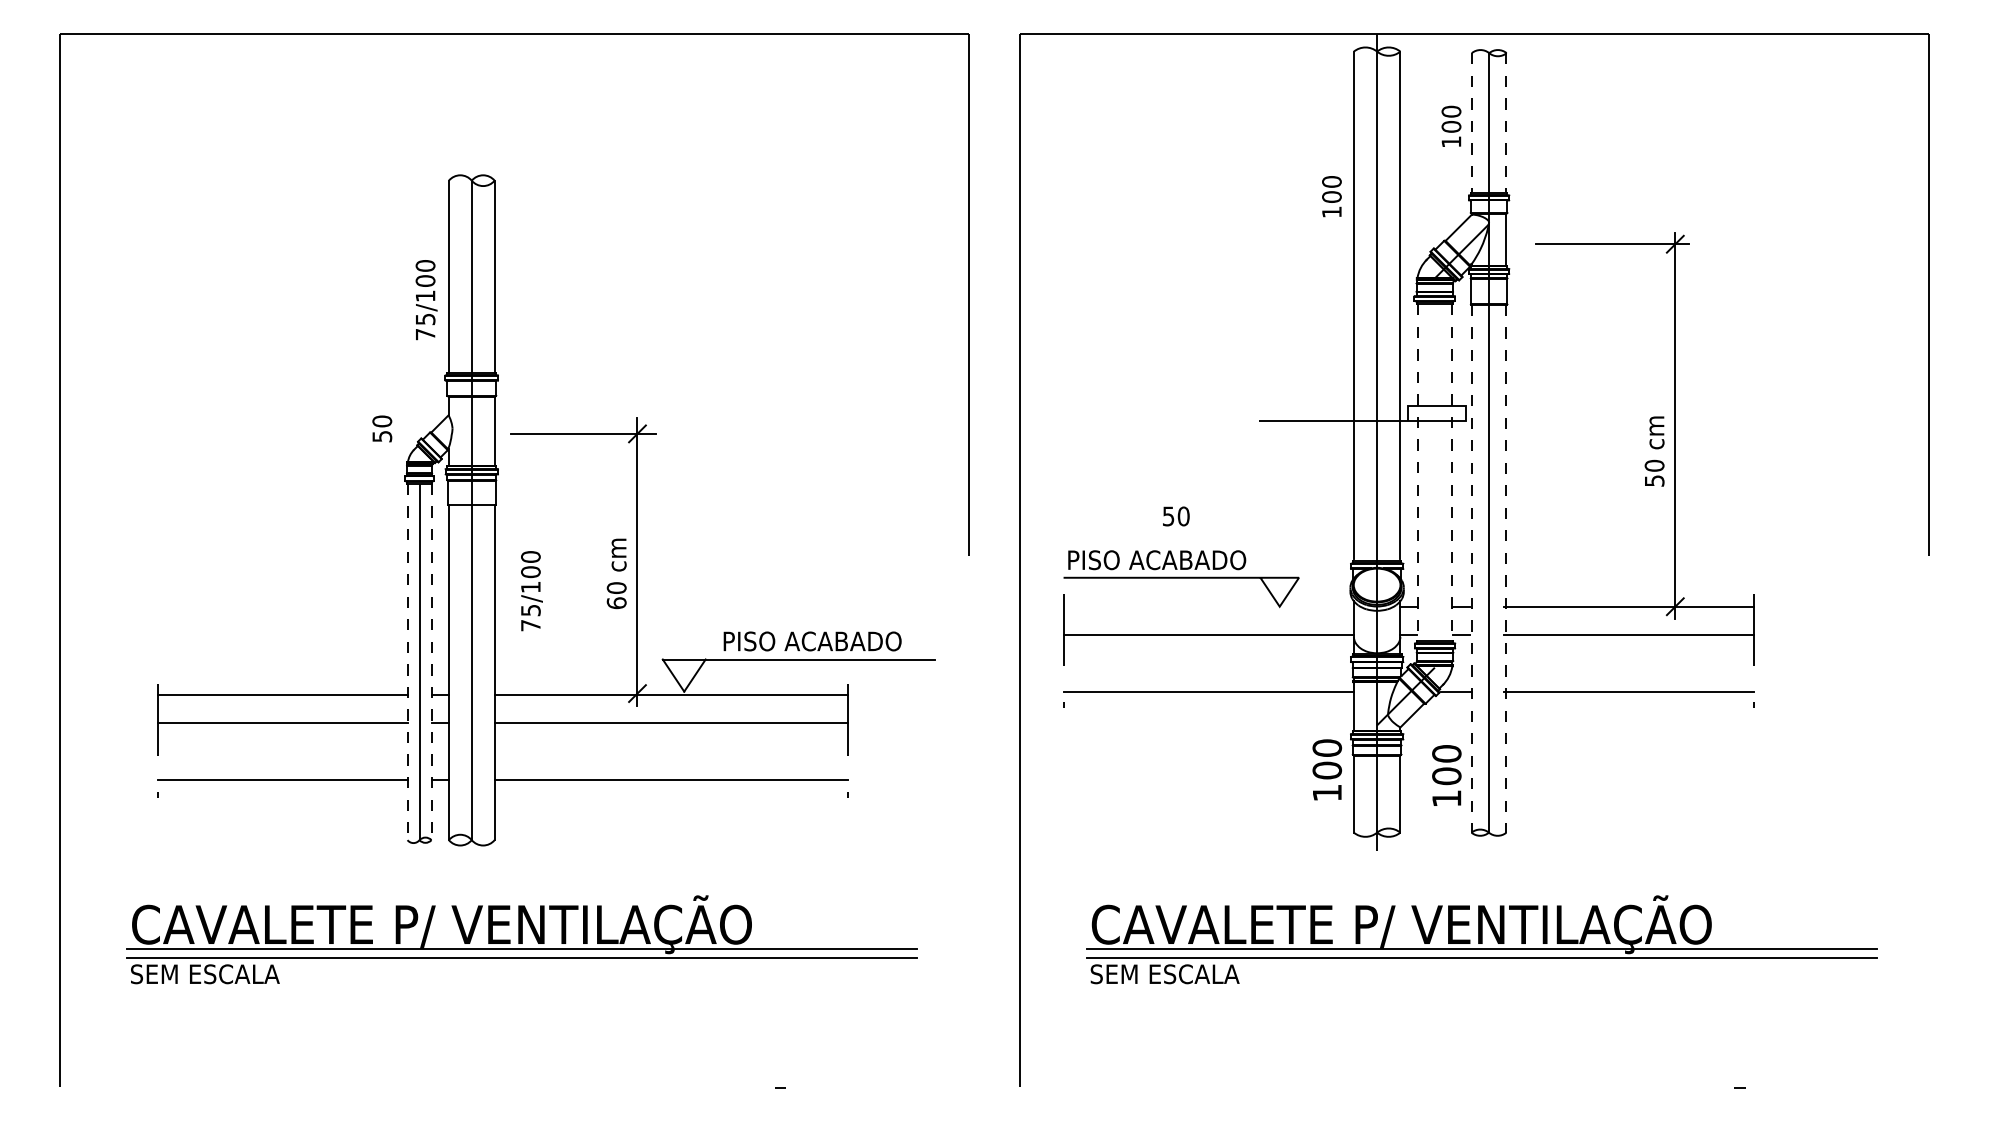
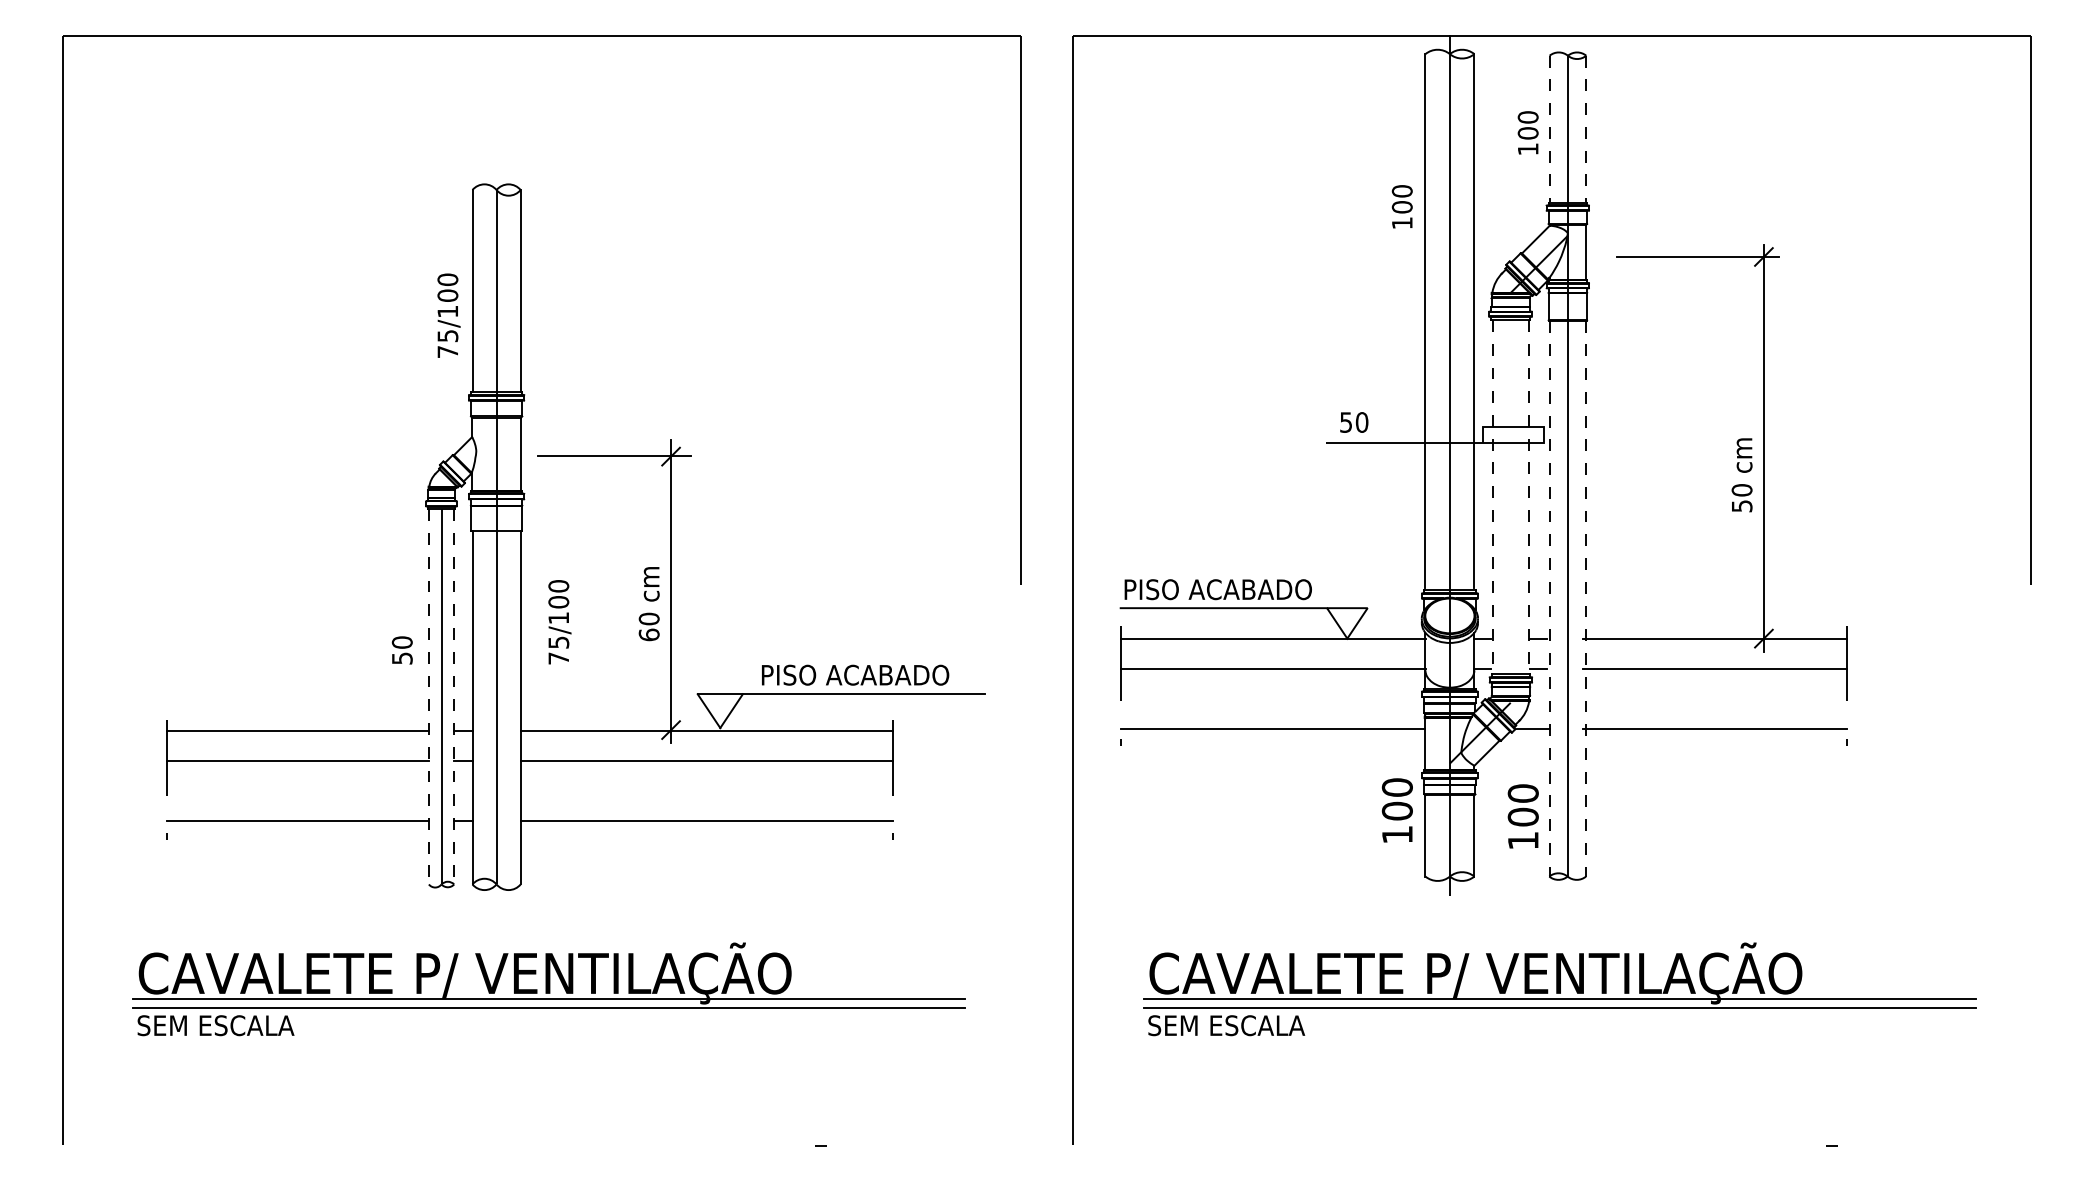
text: (382, 428) -> (402, 649), moved
text: (1176, 516) -> (1354, 422), moved
line: (1208, 606) -> (1272, 638), added

